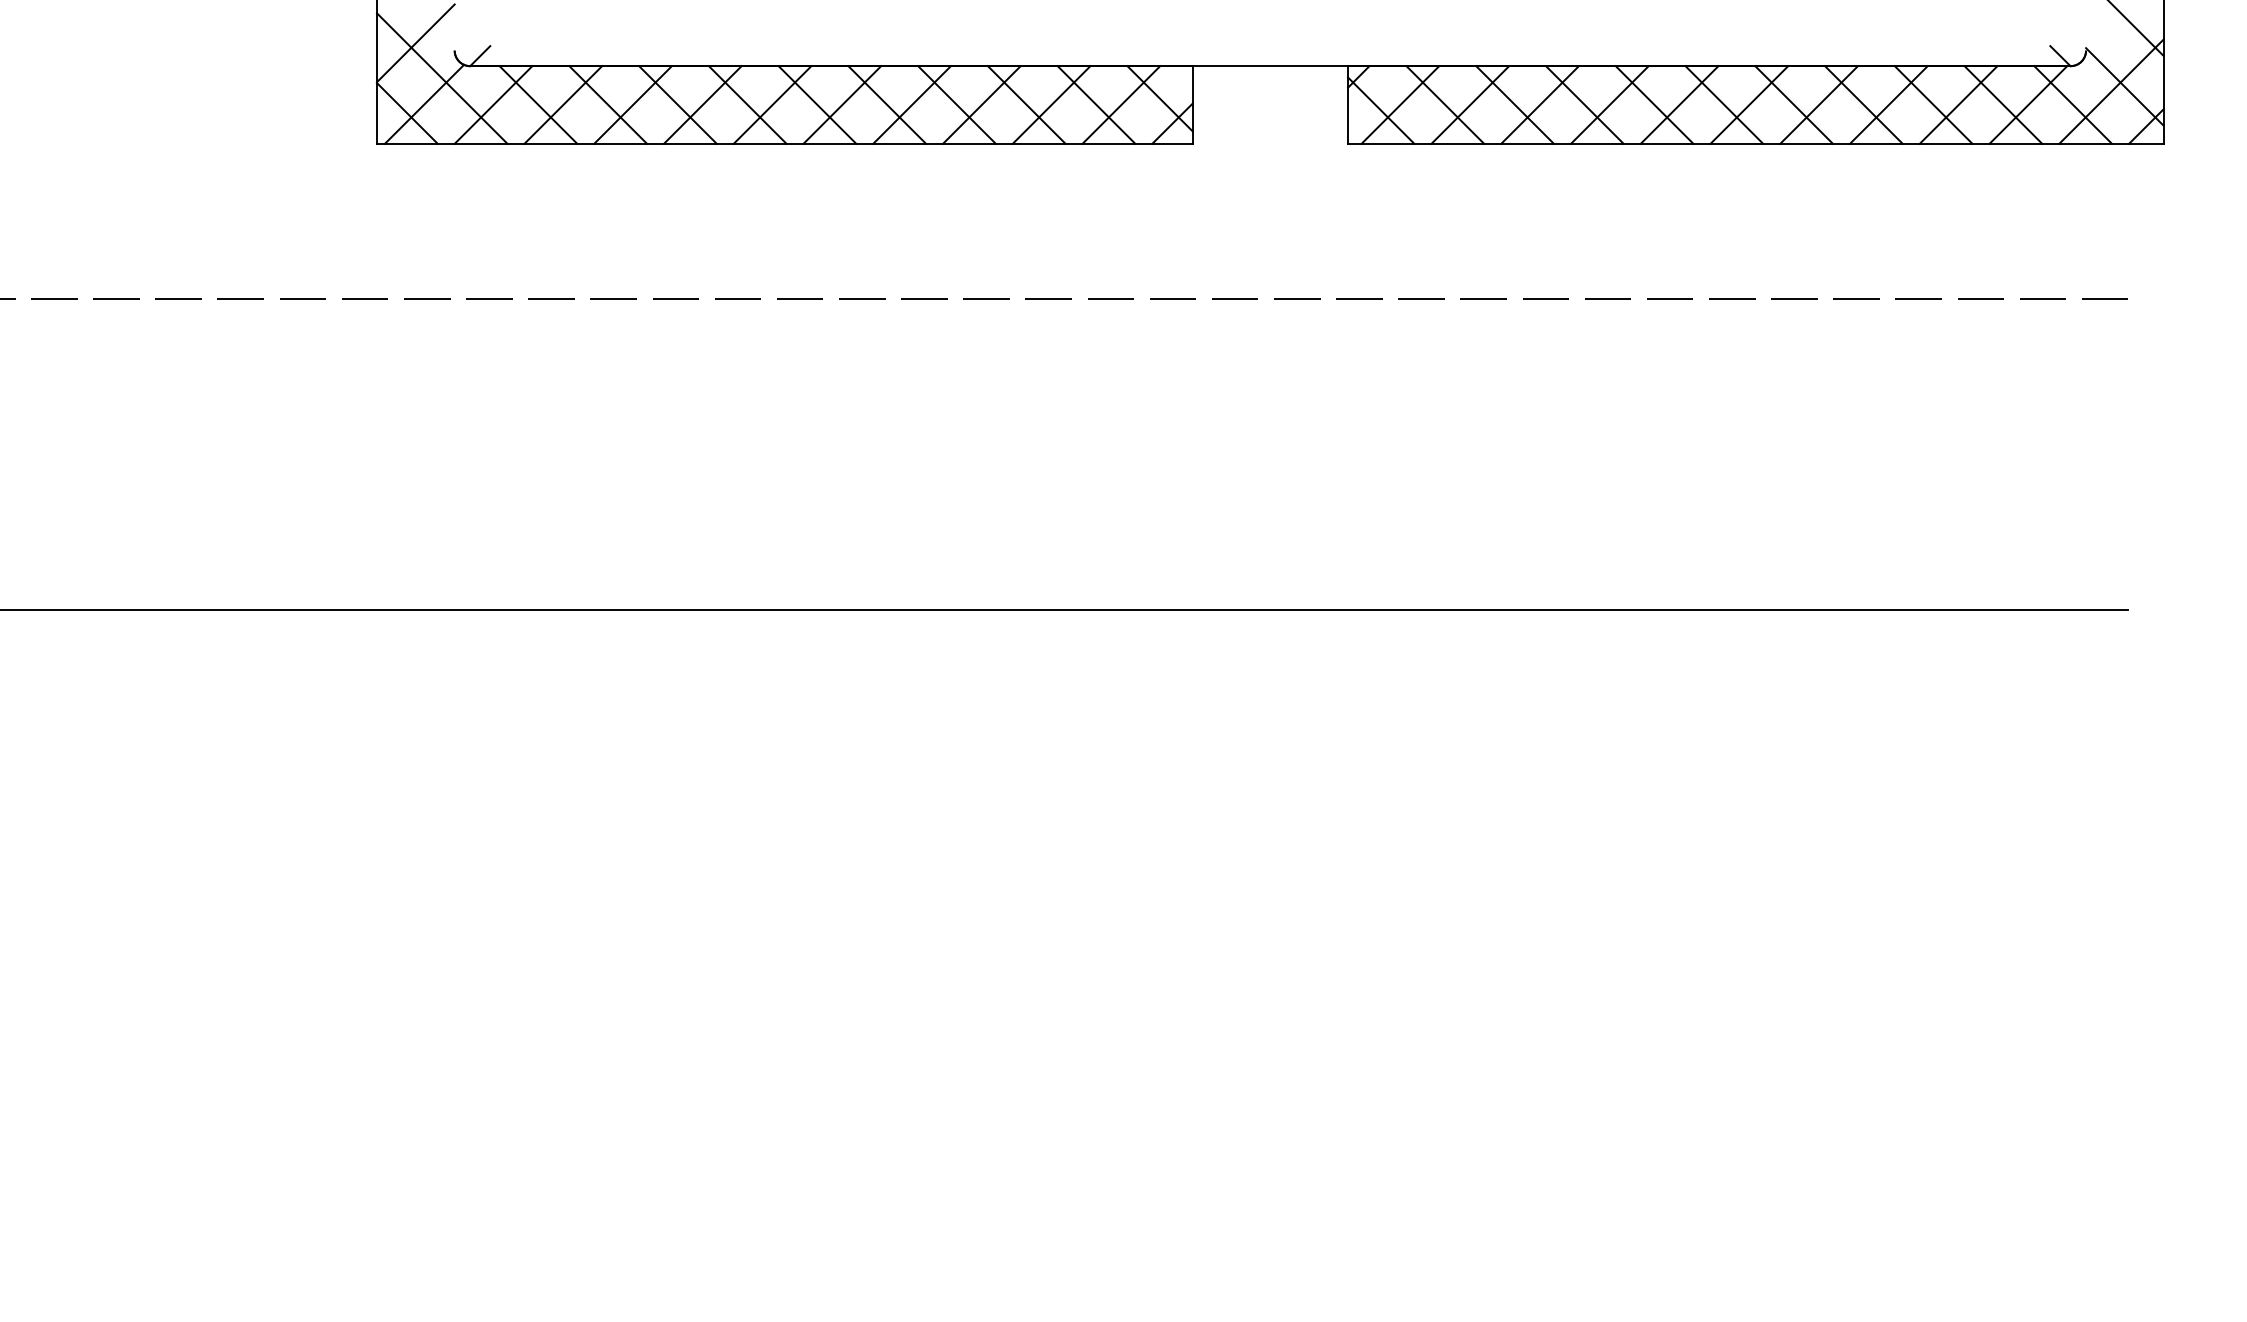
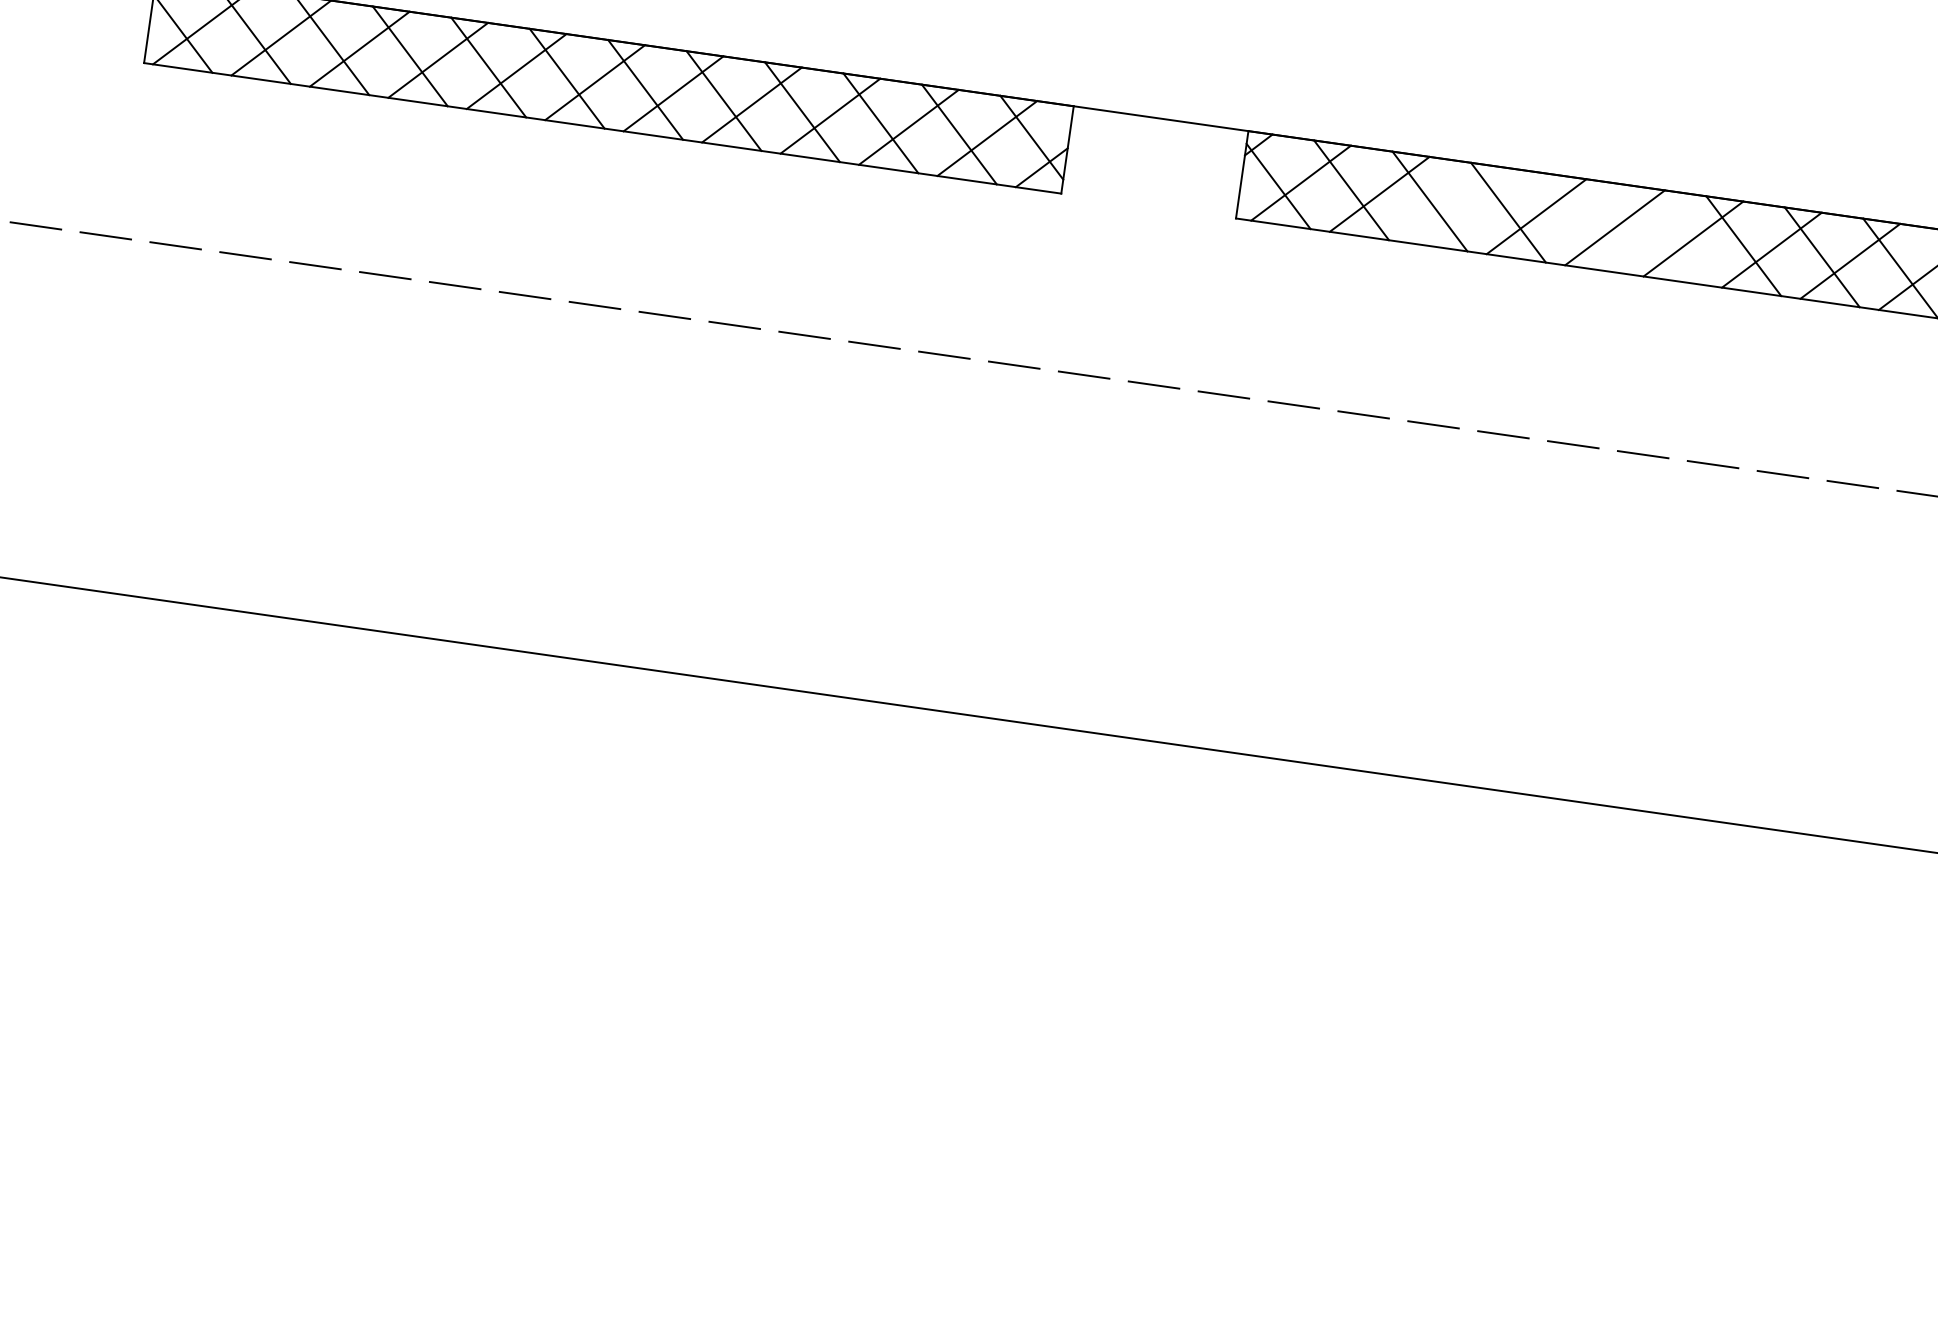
line: (1539, 104) -> (1457, 204), removed
line: (1654, 104) -> (1586, 223), removed
line: (1724, 104) -> (1665, 234), removed

